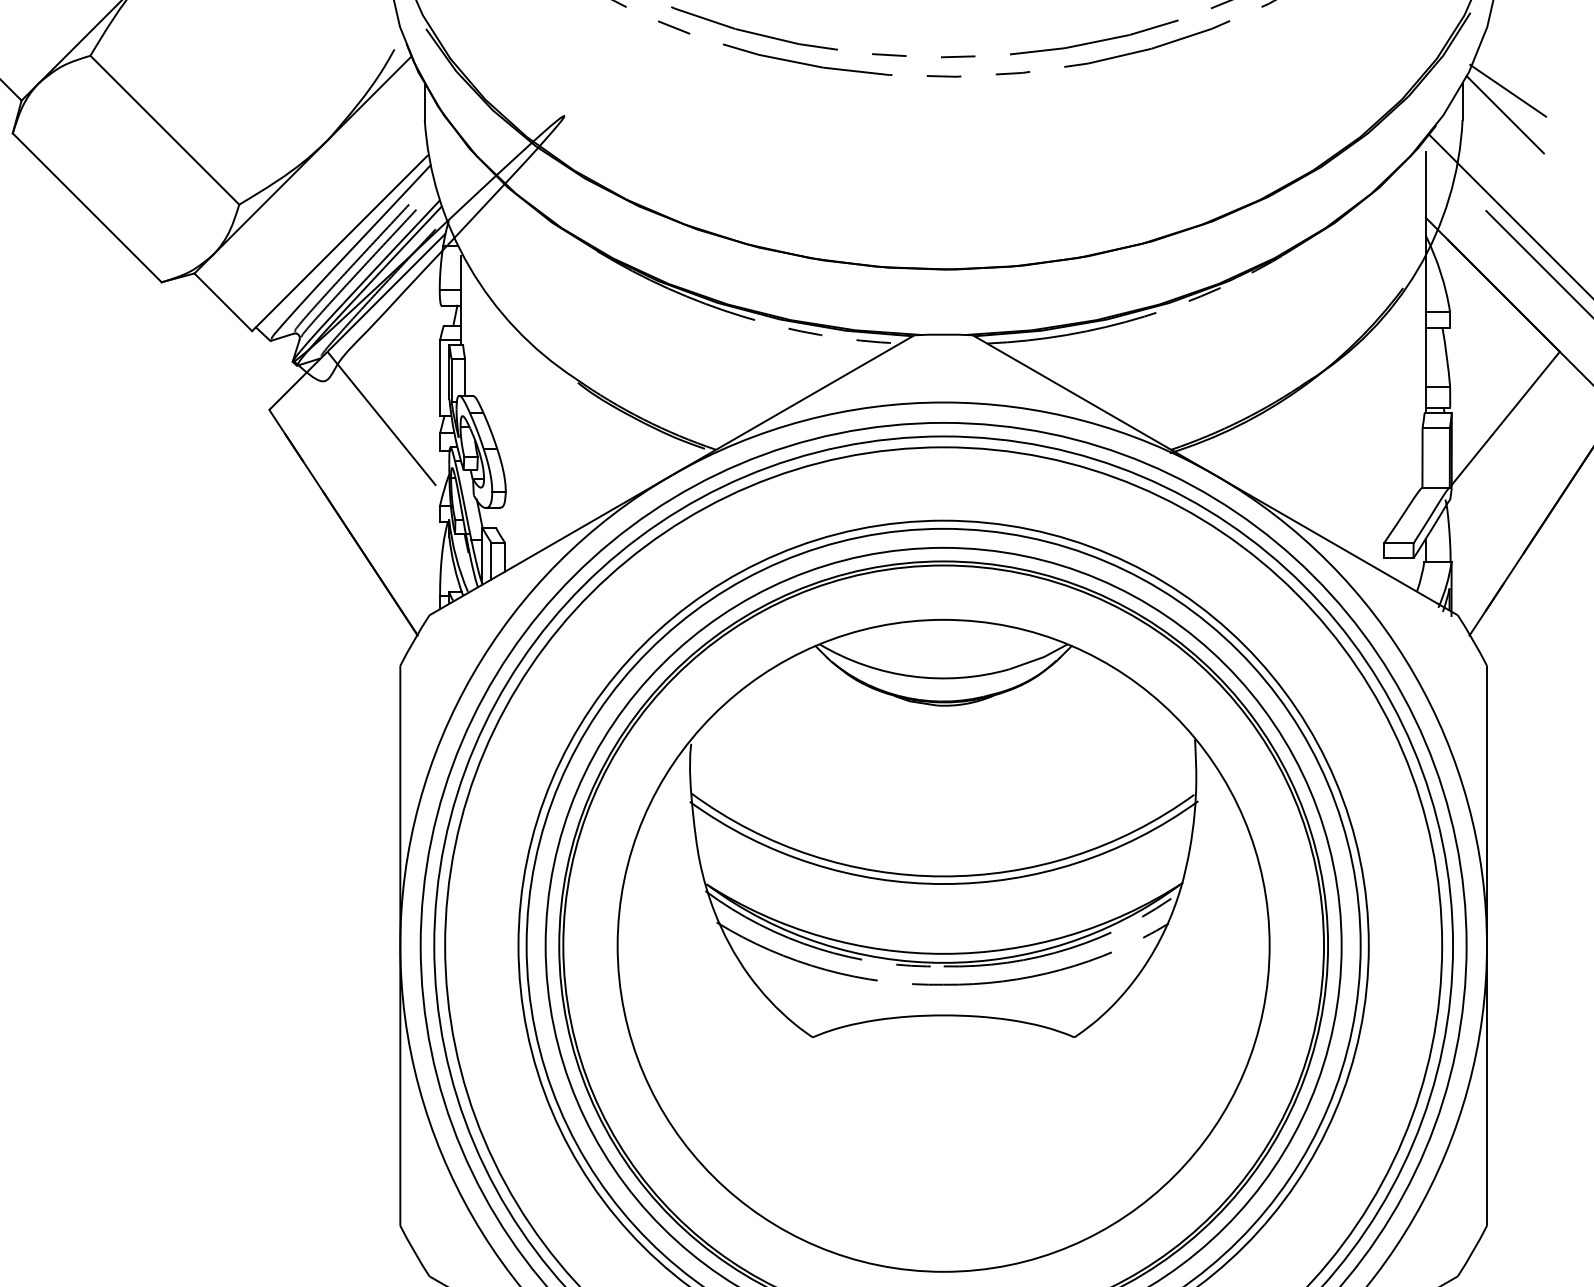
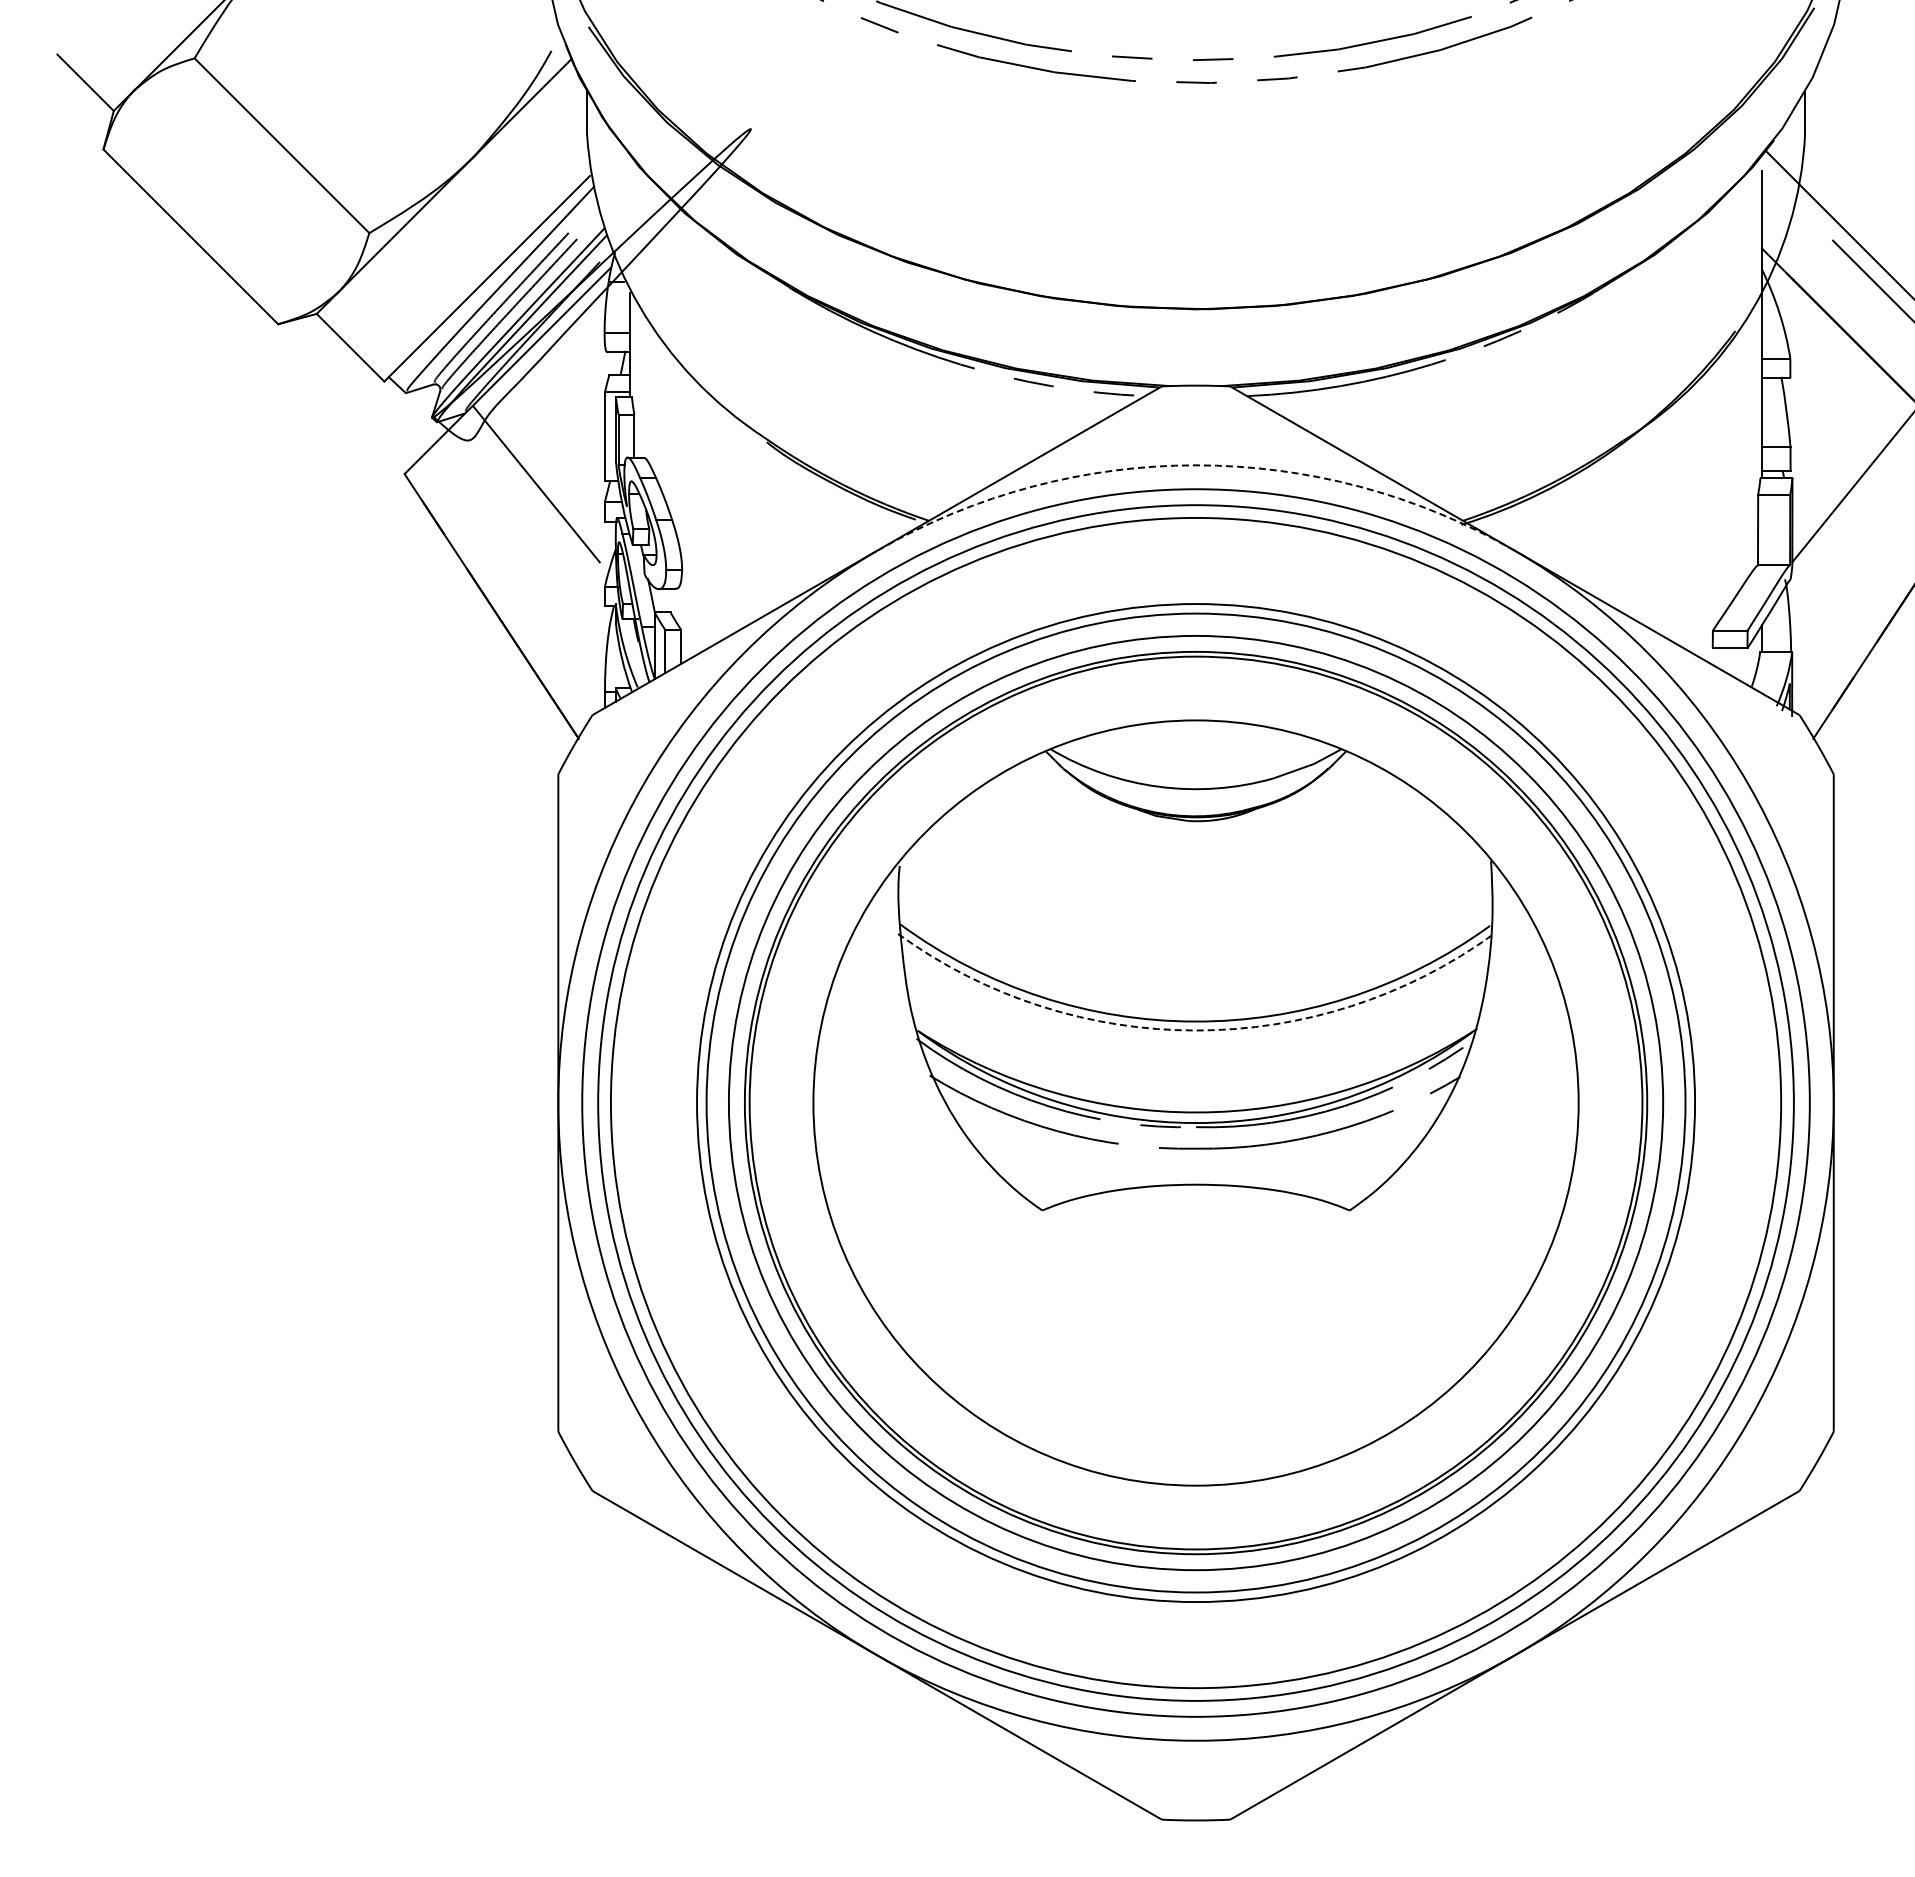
line: (1508, 90) -> (1858, 99), removed
line: (1504, 114) -> (1854, 127), removed
arc: (944, 402) -> (1196, 465), solid -> dashed
arc: (944, 884) -> (1196, 1030), solid -> dashed

